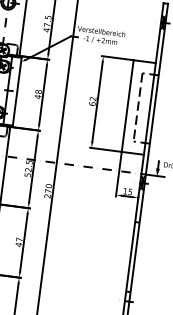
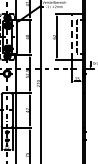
line: (126, 106) -> (71, 37), solid -> dashed

